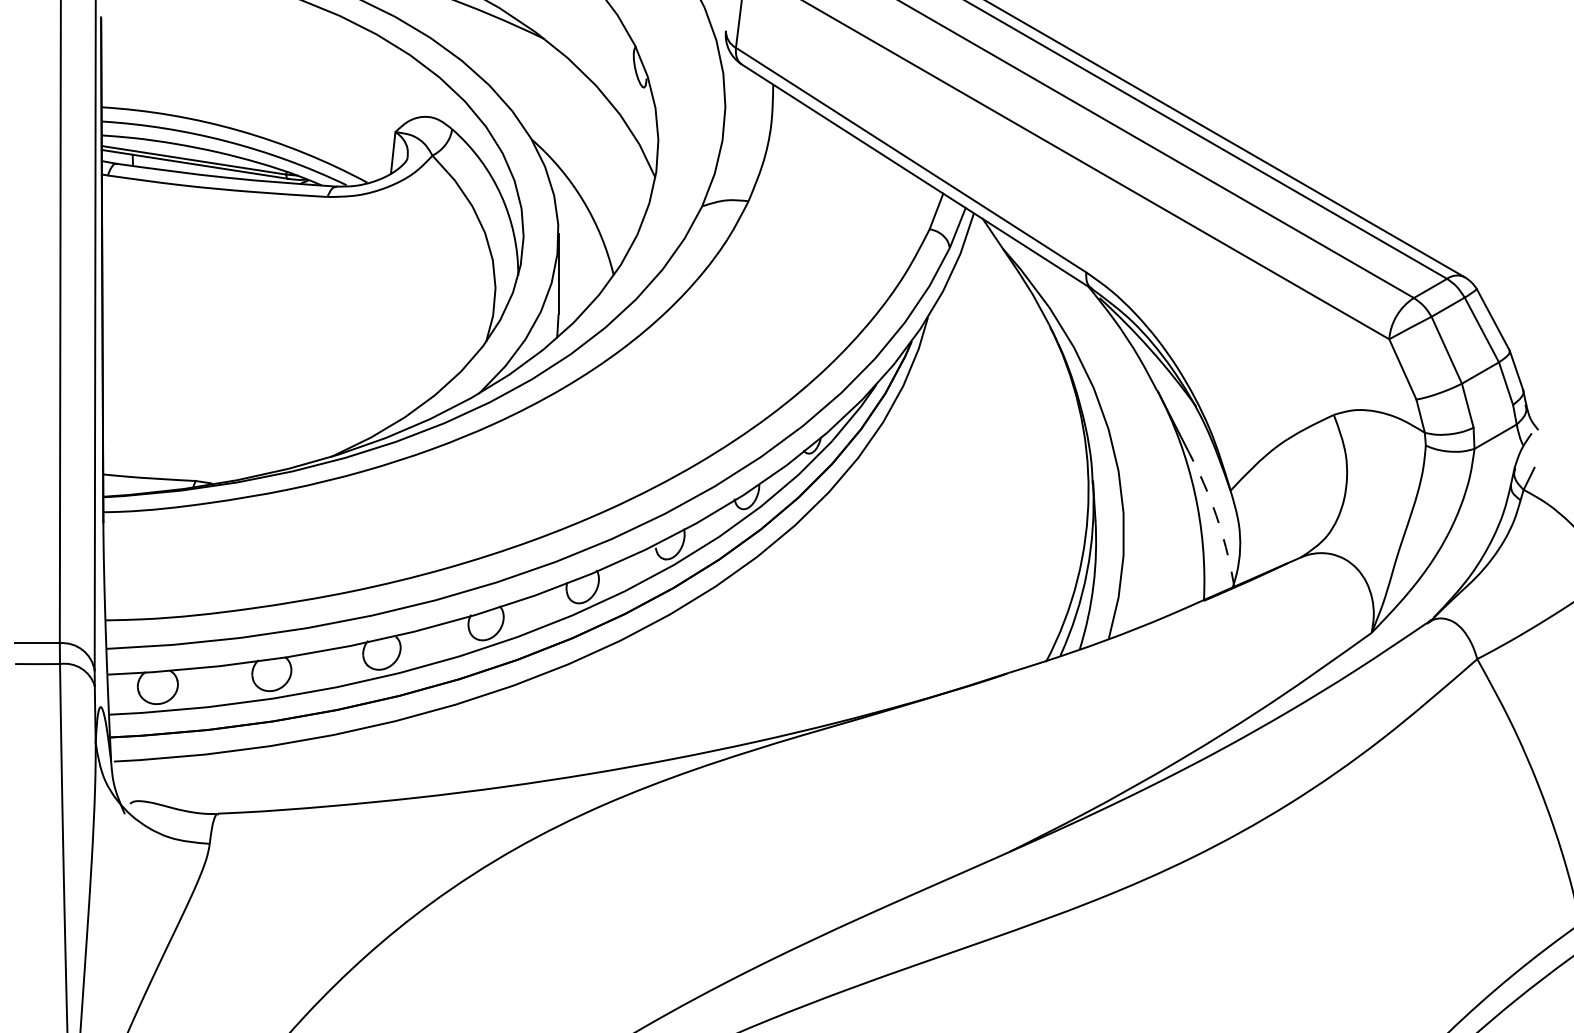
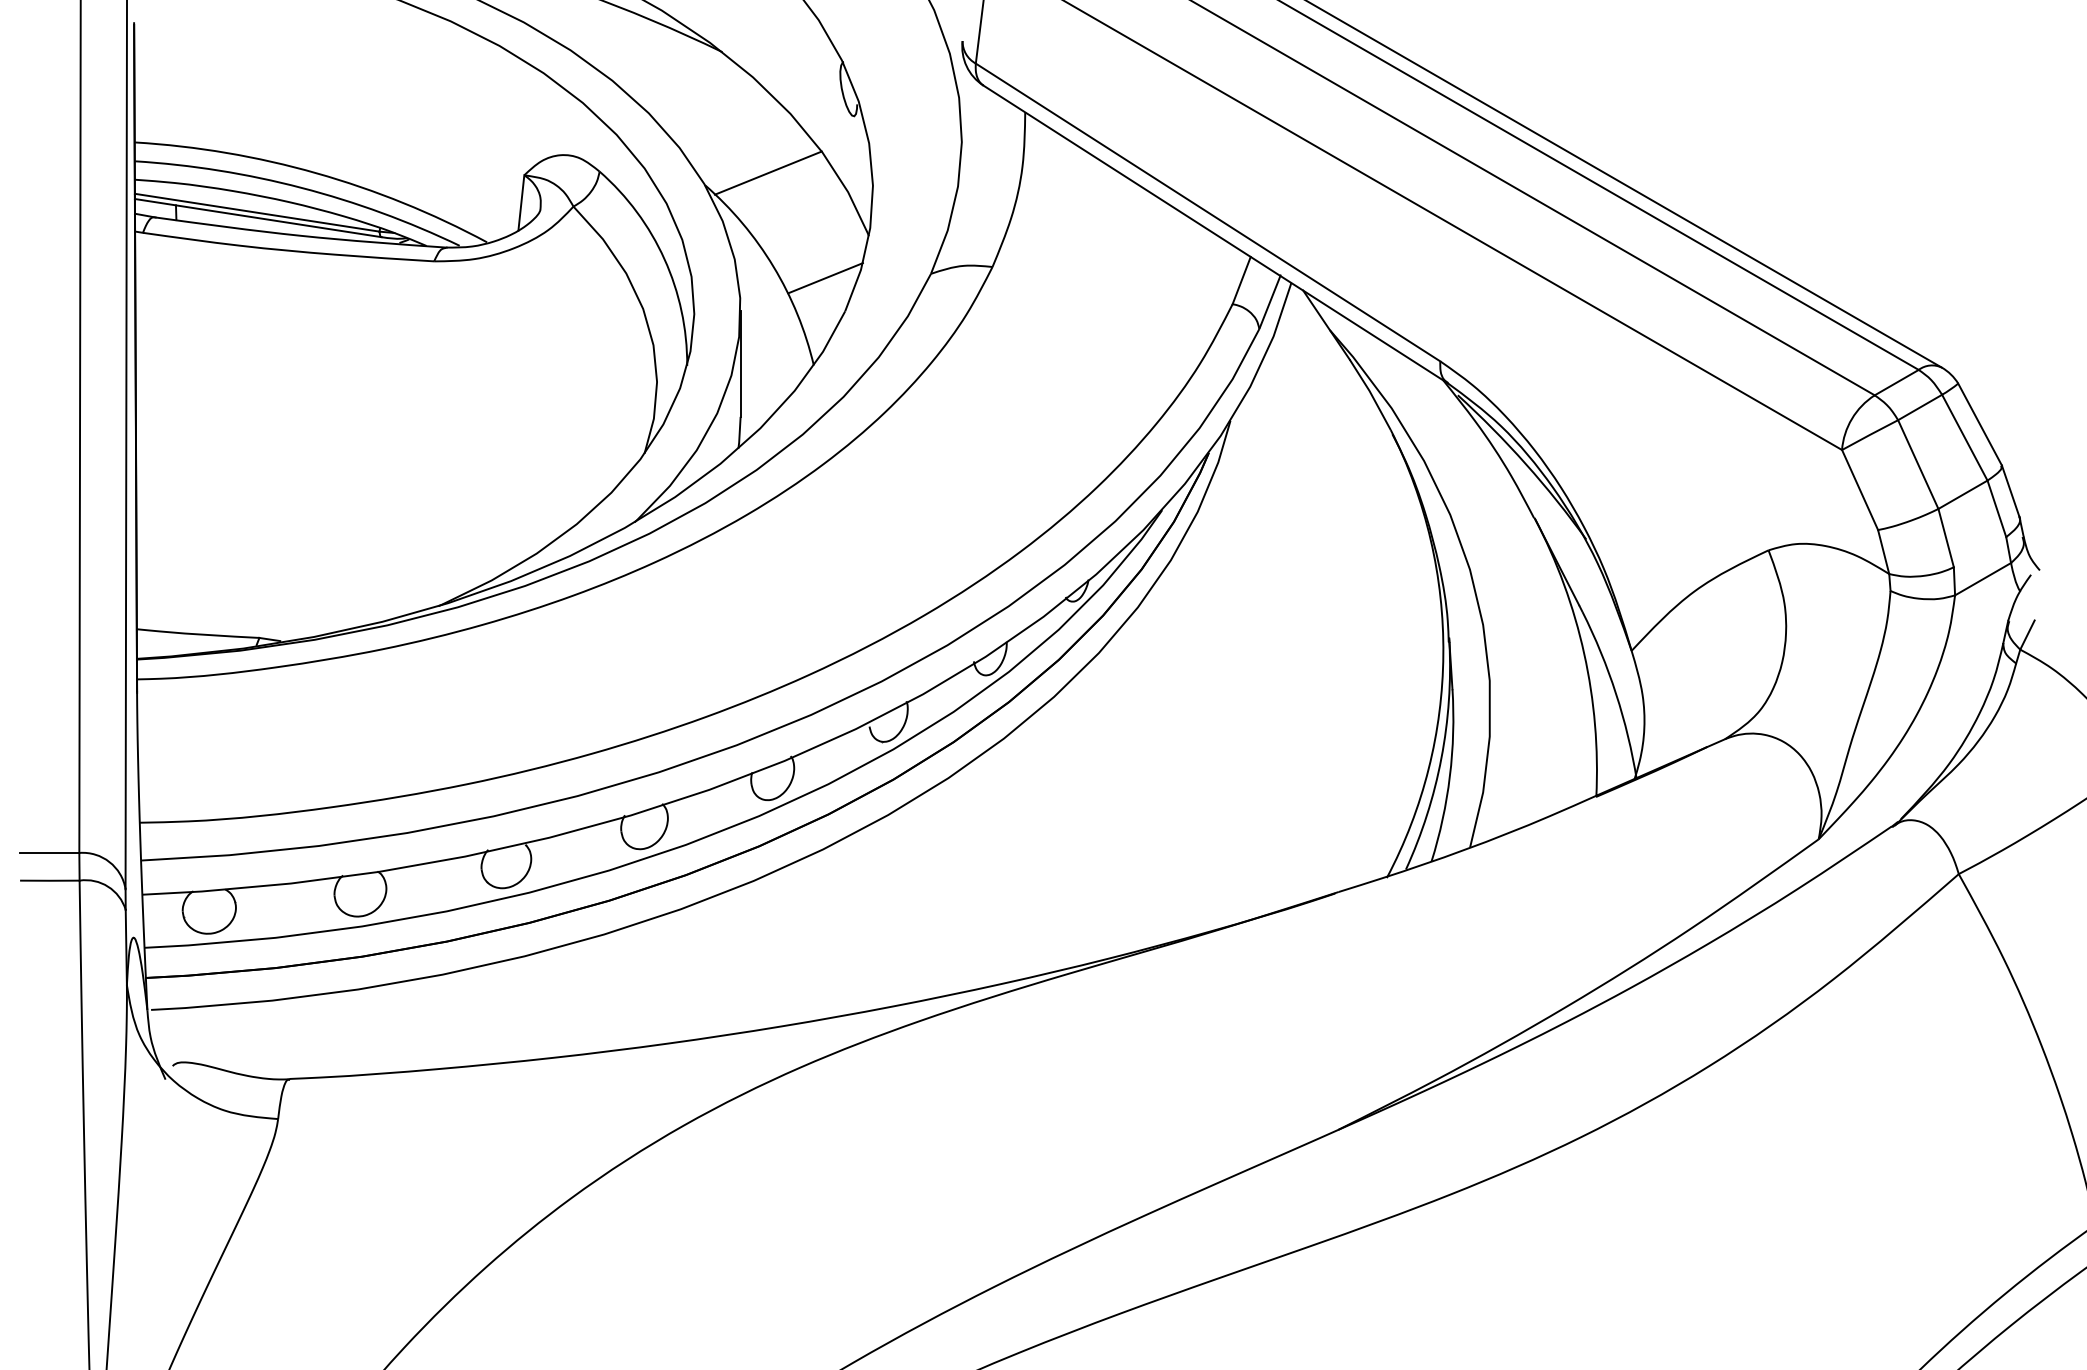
line: (579, 130) -> (768, 173), added
line: (622, 209) -> (825, 277), added
arc: (1218, 523) -> (1615, 694), dashed -> solid

